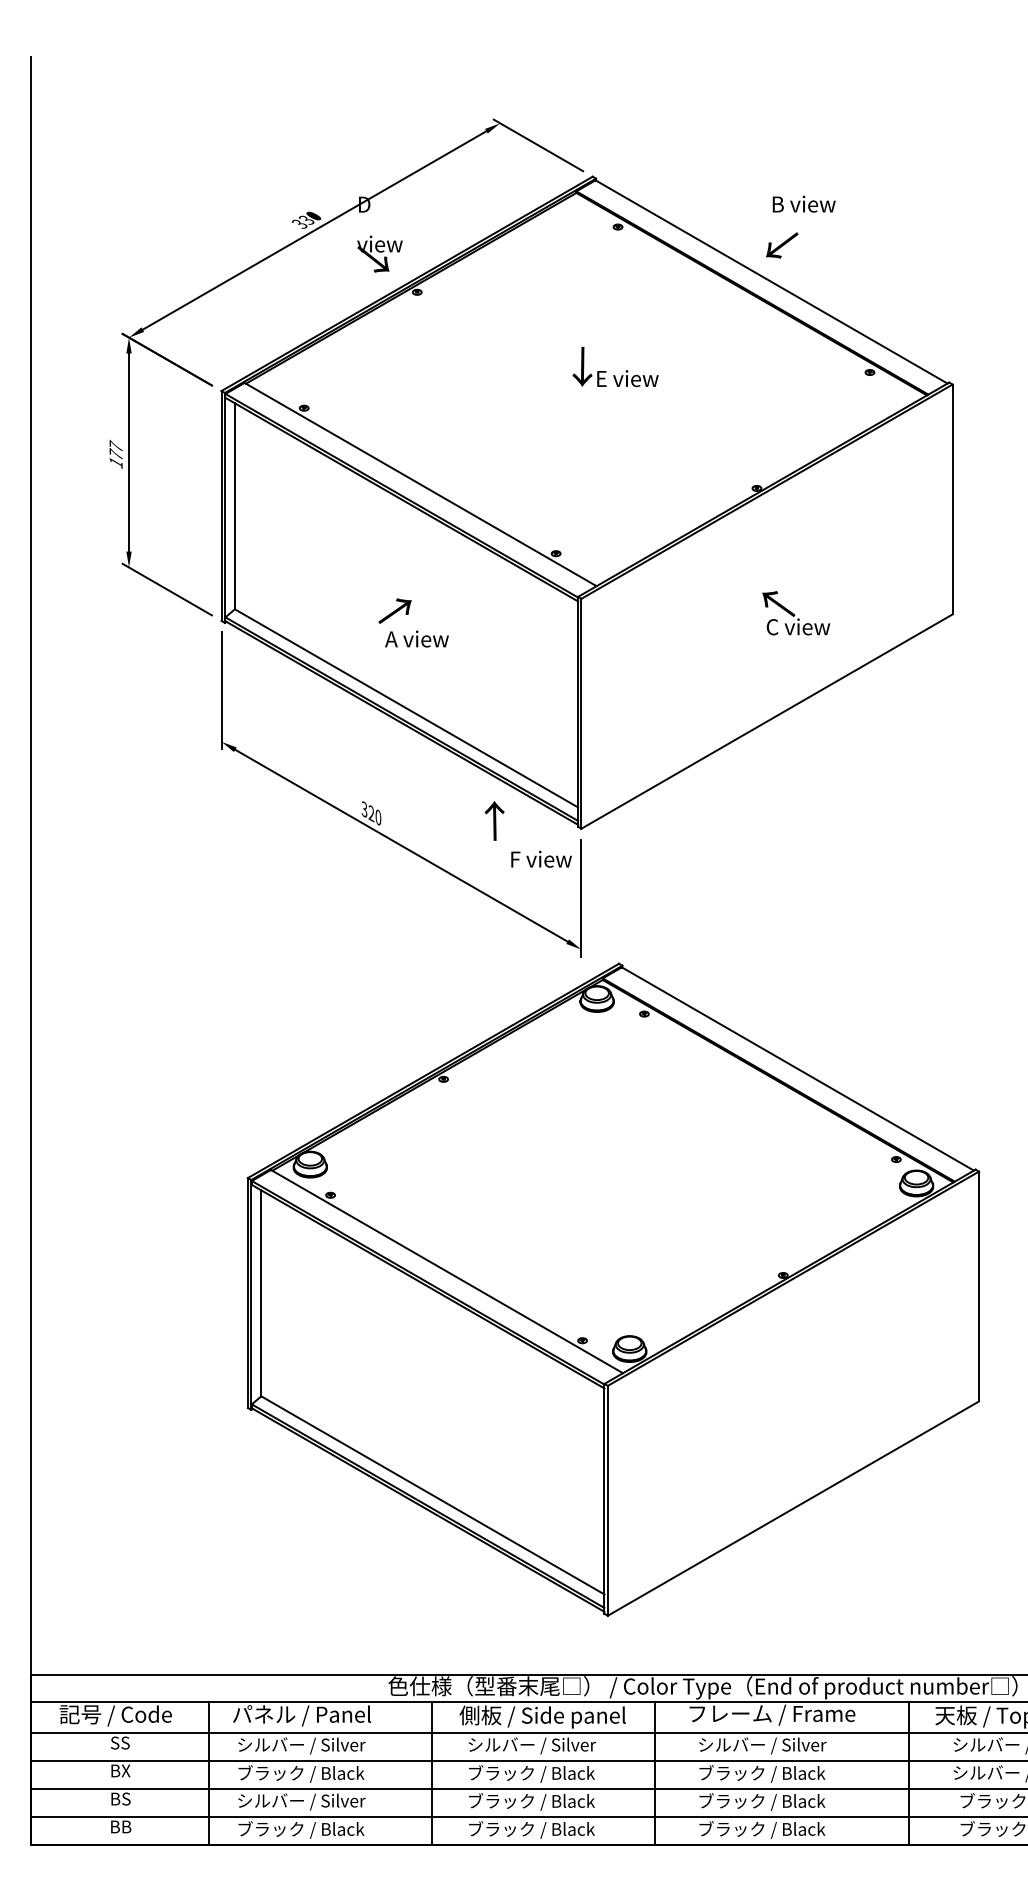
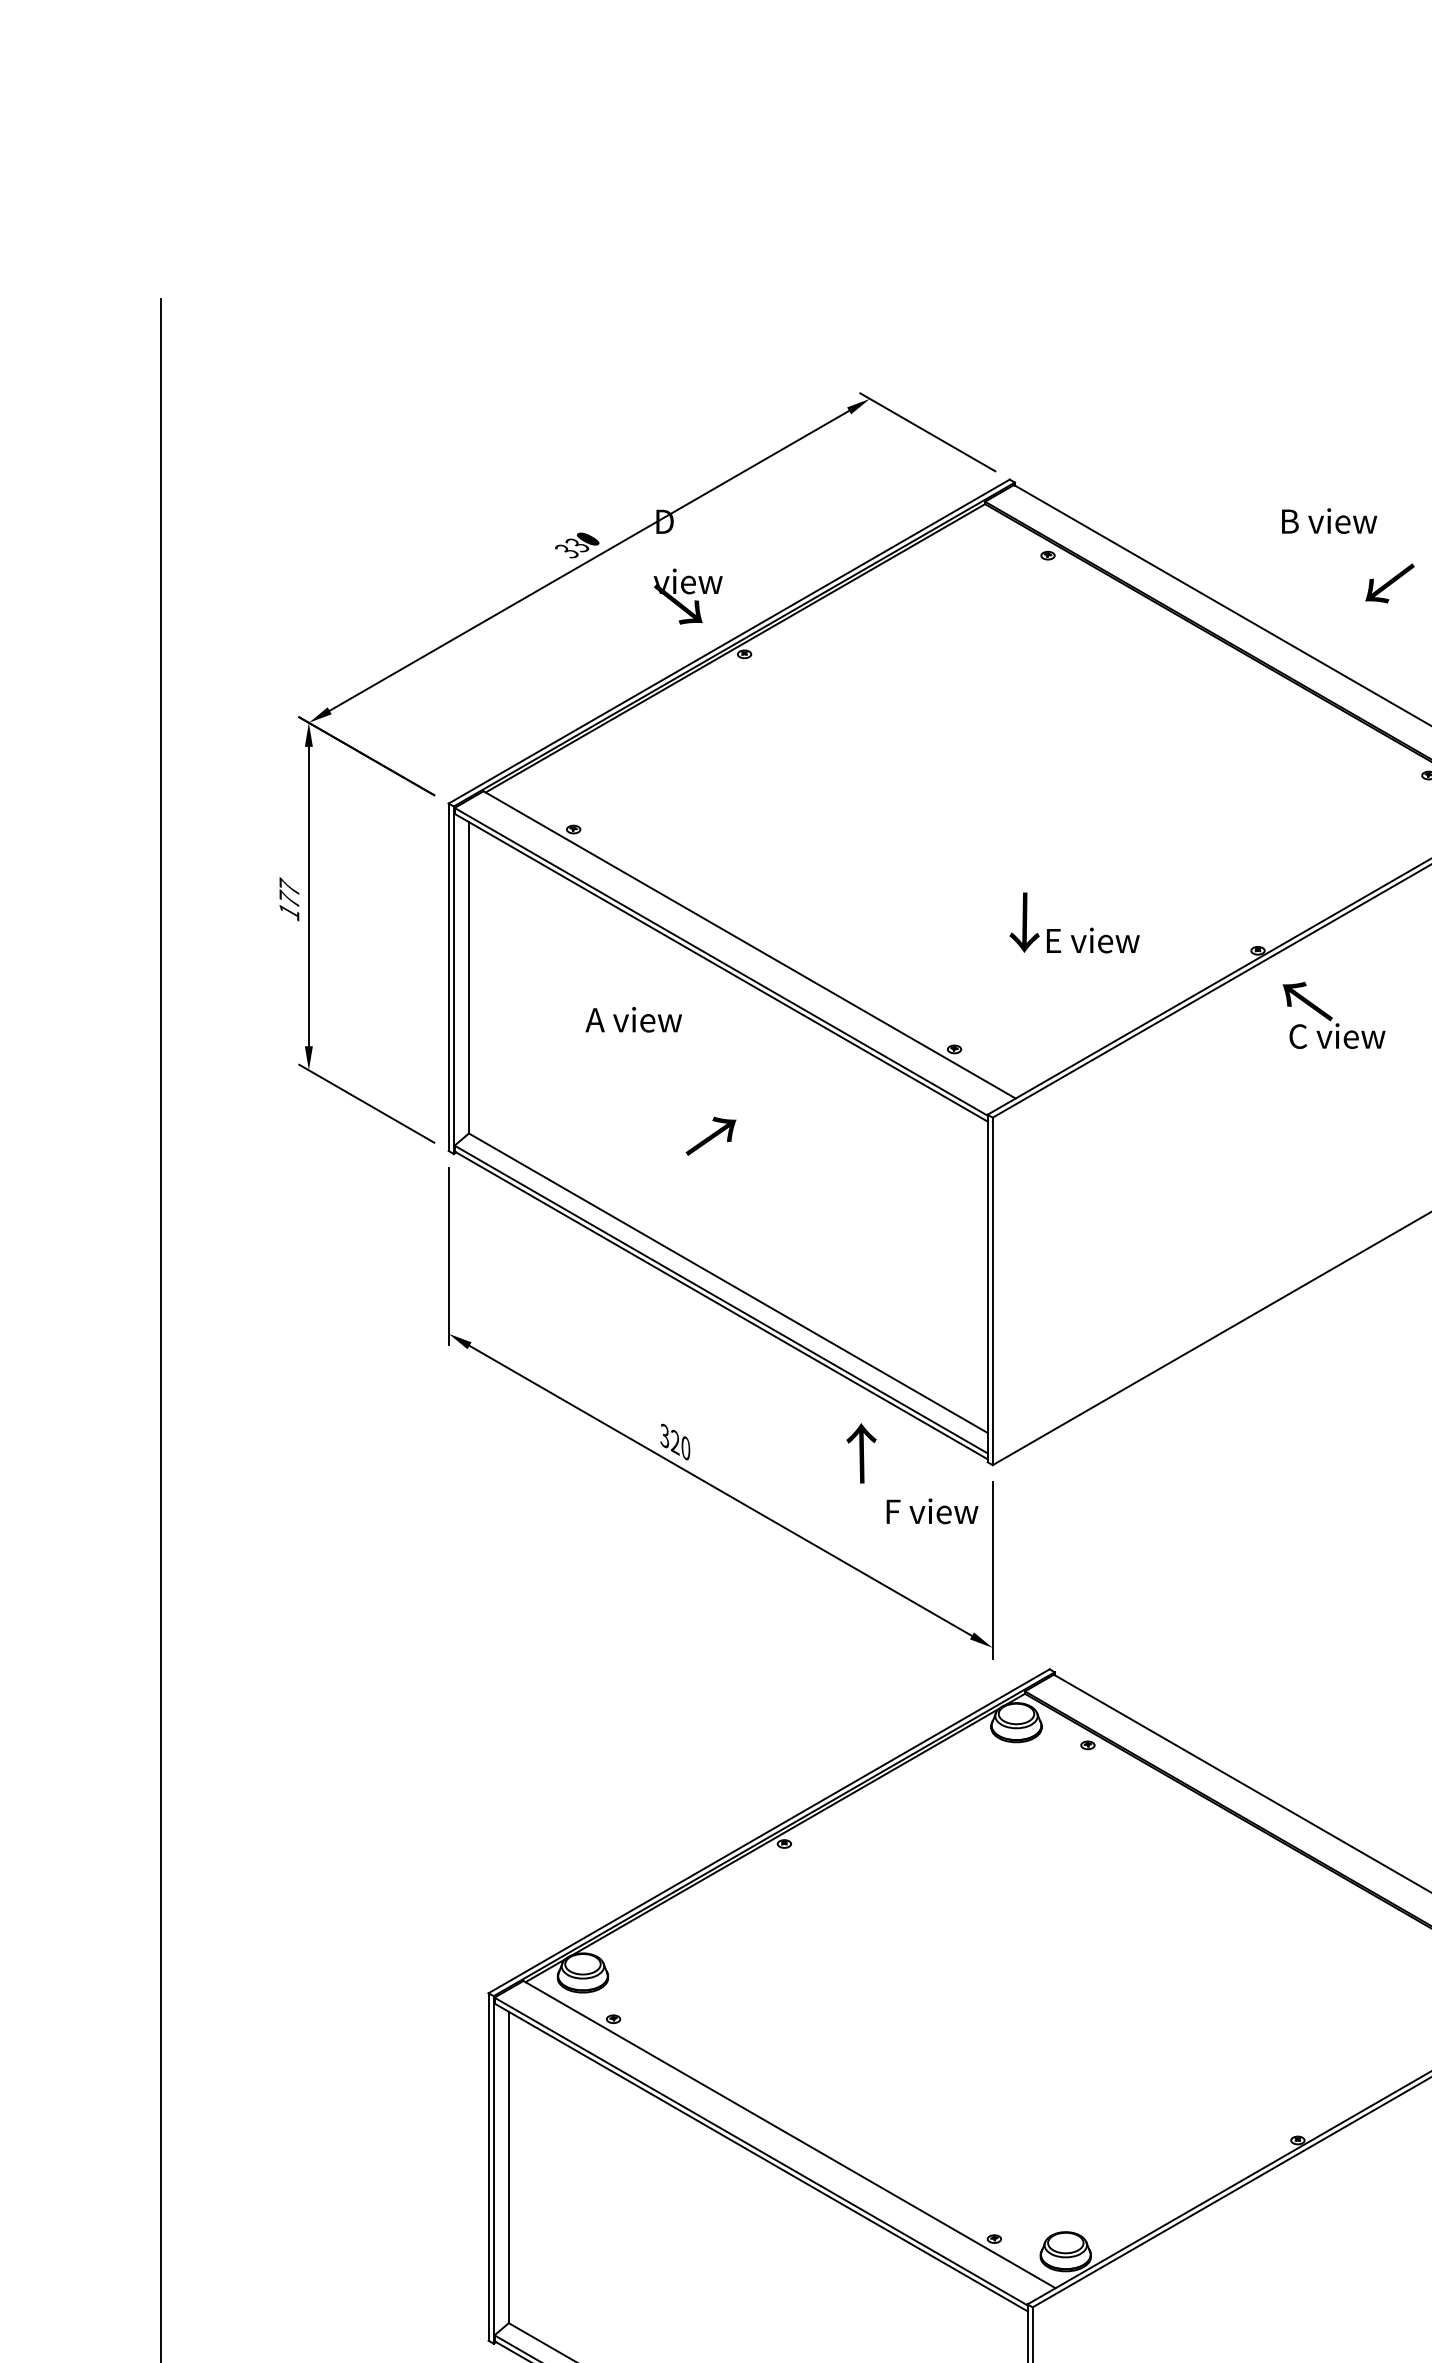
text: (782, 245) -> (1390, 583), moved
text: (615, 367) -> (1074, 923), moved
text: (796, 613) -> (1334, 1015), moved
text: (416, 638) -> (633, 1018), moved

